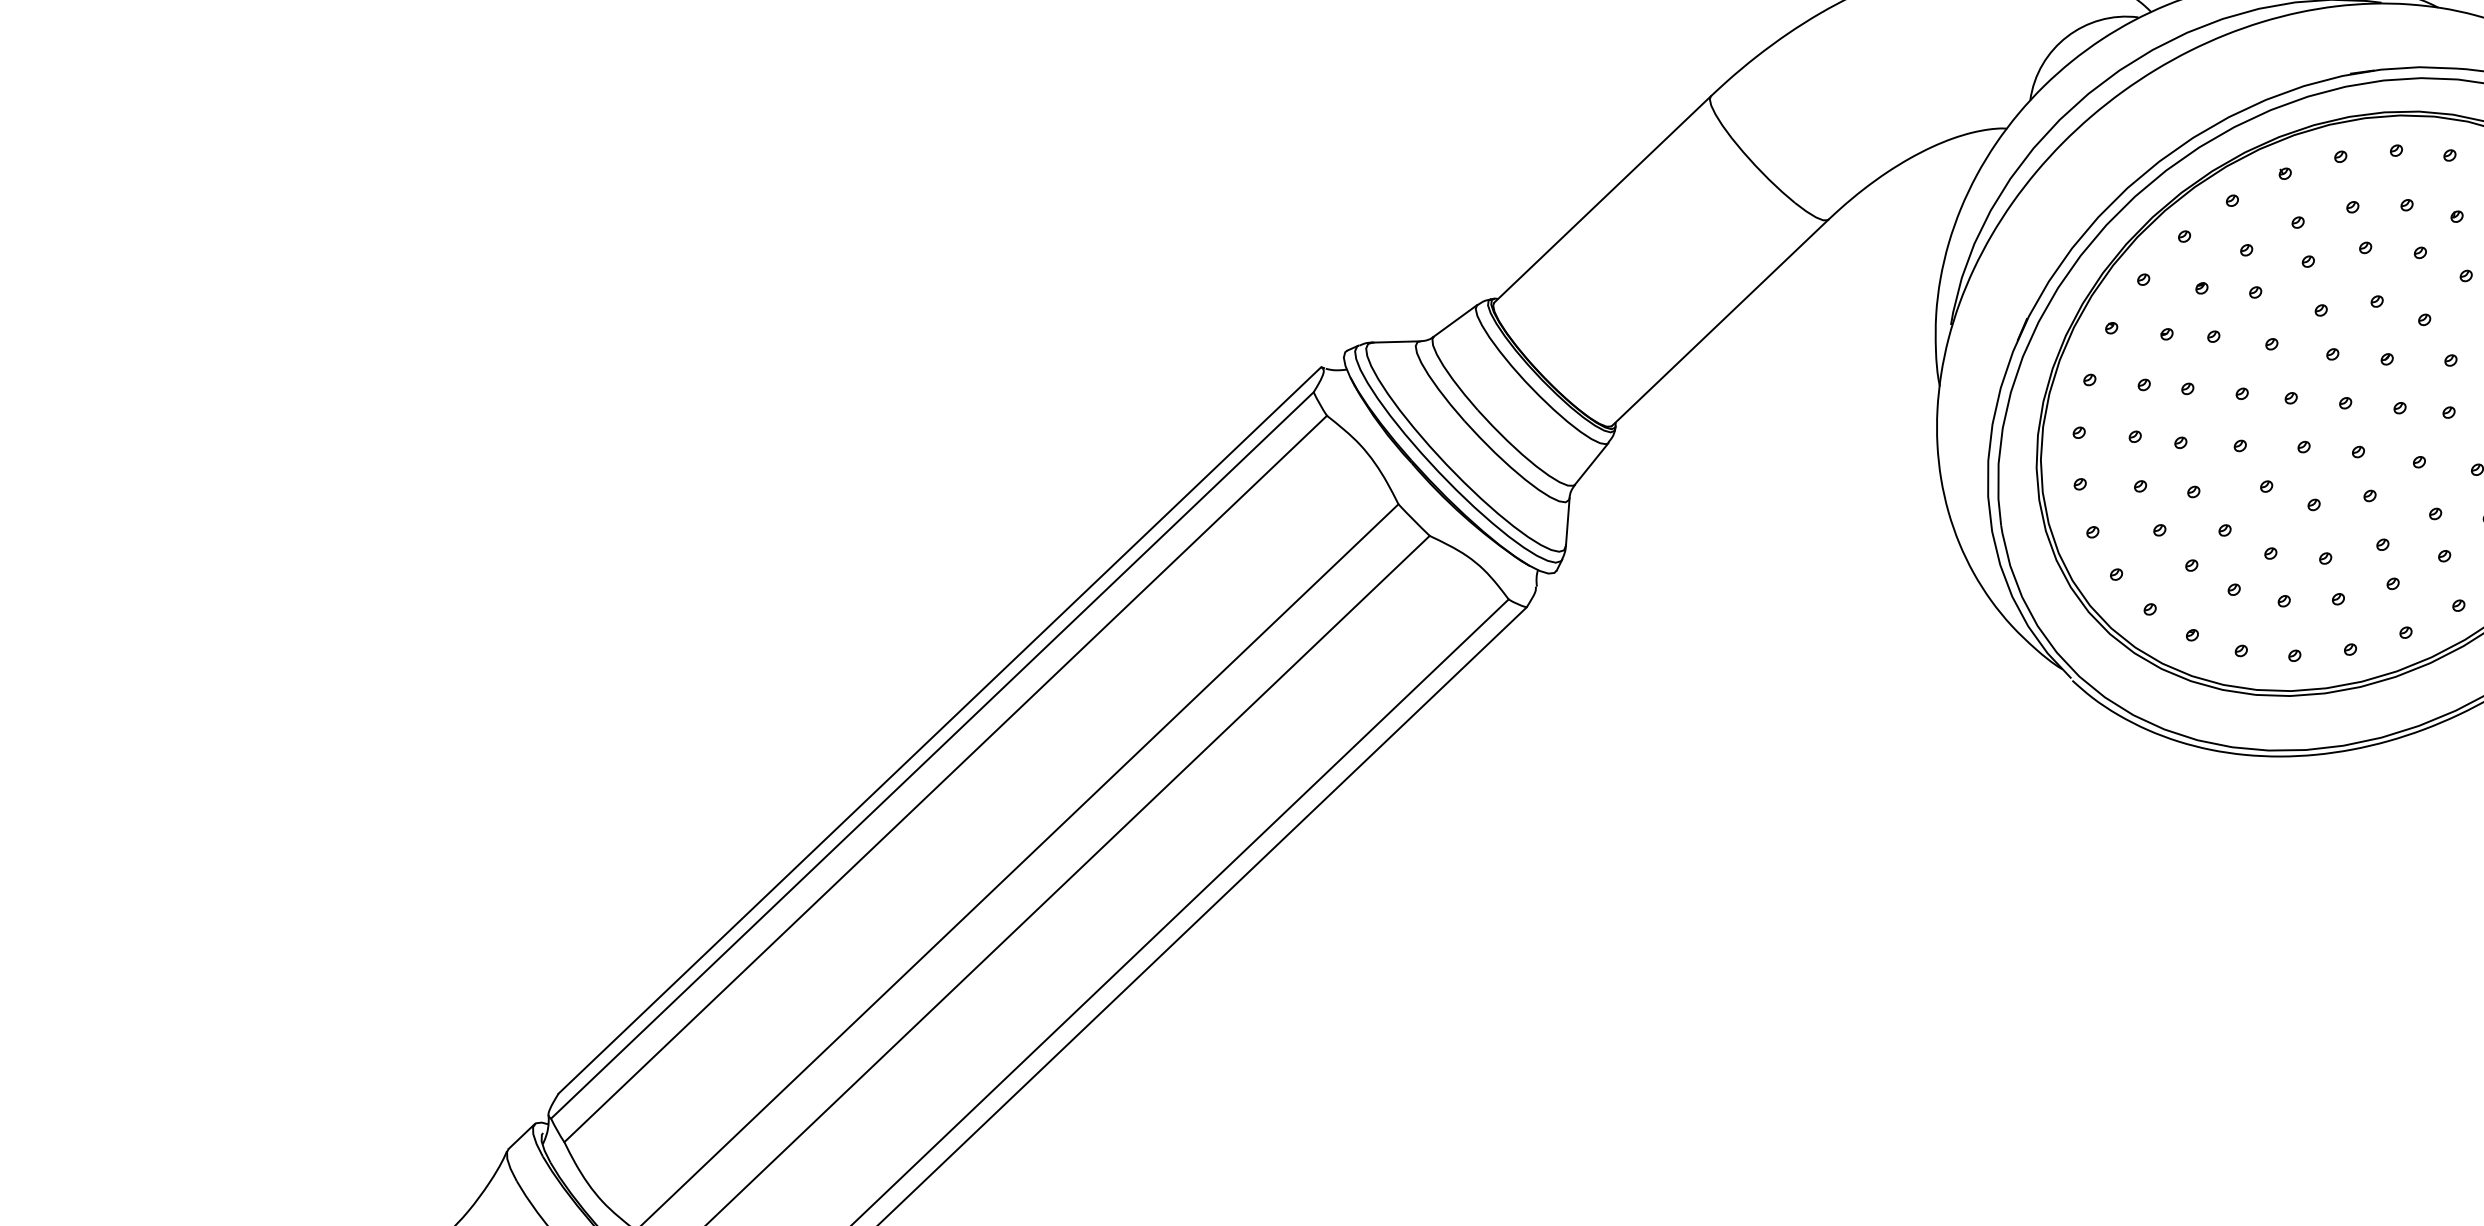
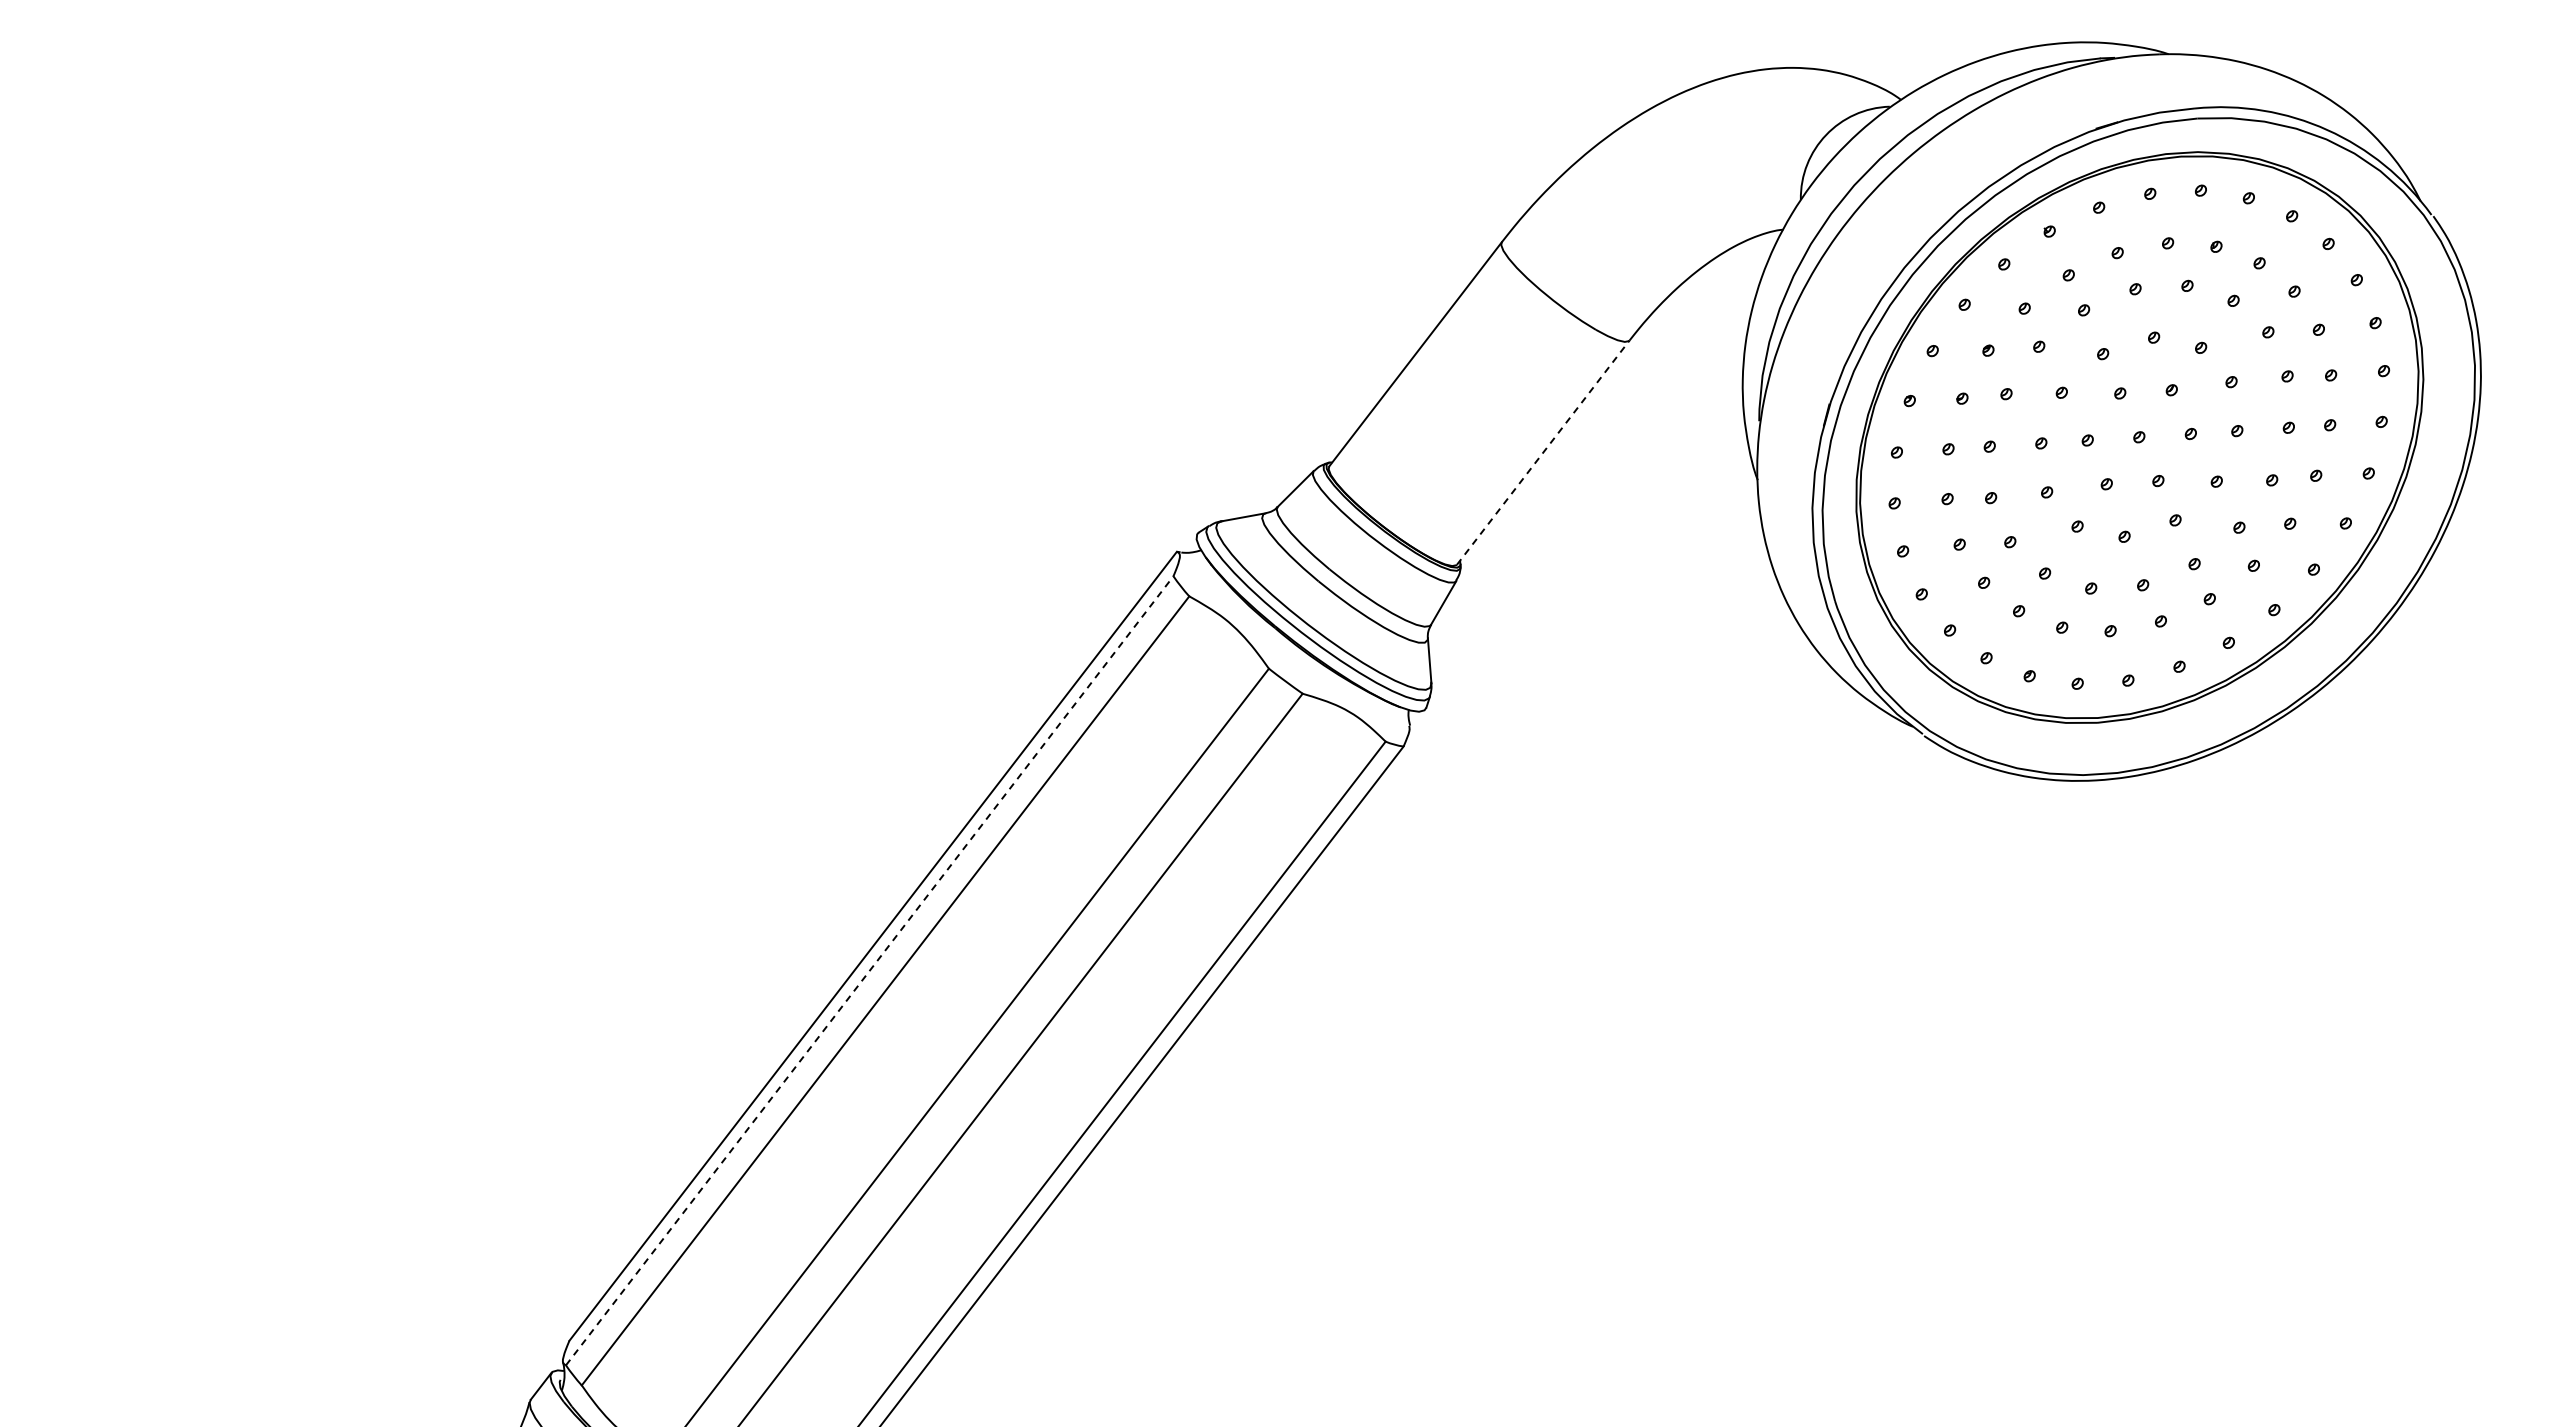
line: (1720, 322) -> (1543, 452), solid -> dashed
line: (932, 755) -> (869, 970), solid -> dashed

